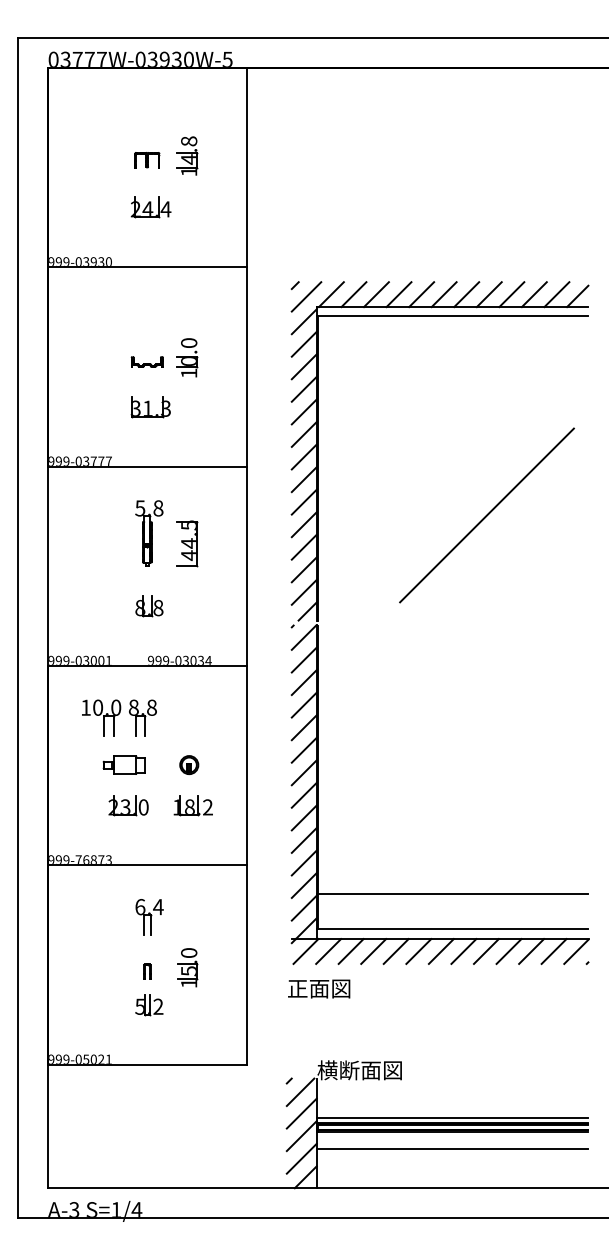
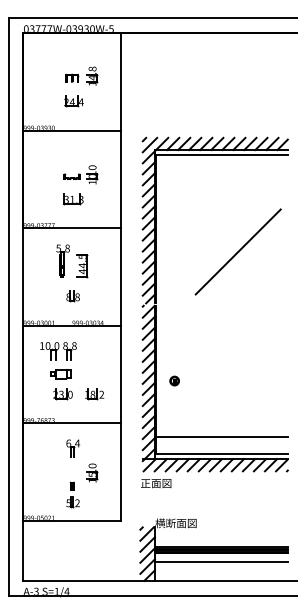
part: (180, 528) -> (78, 258), moved
part: (188, 763) -> (174, 380), moved
part: (148, 988) -> (72, 494), moved

